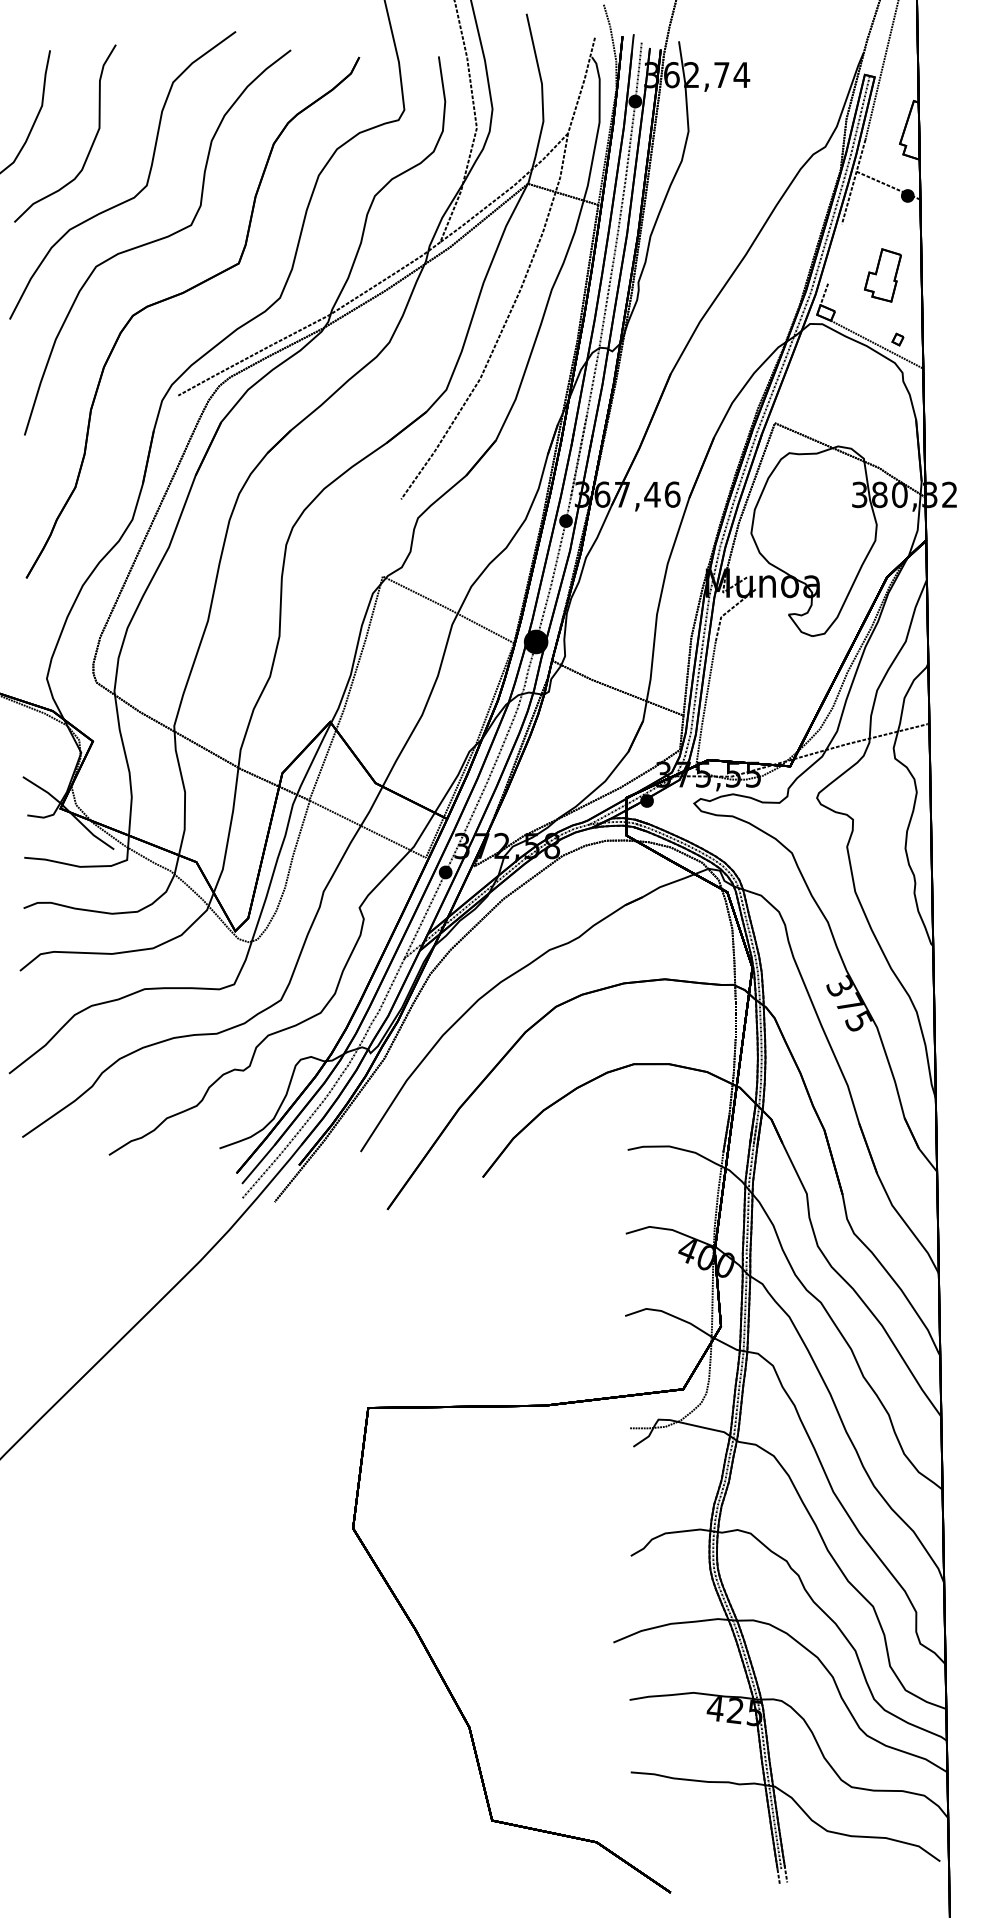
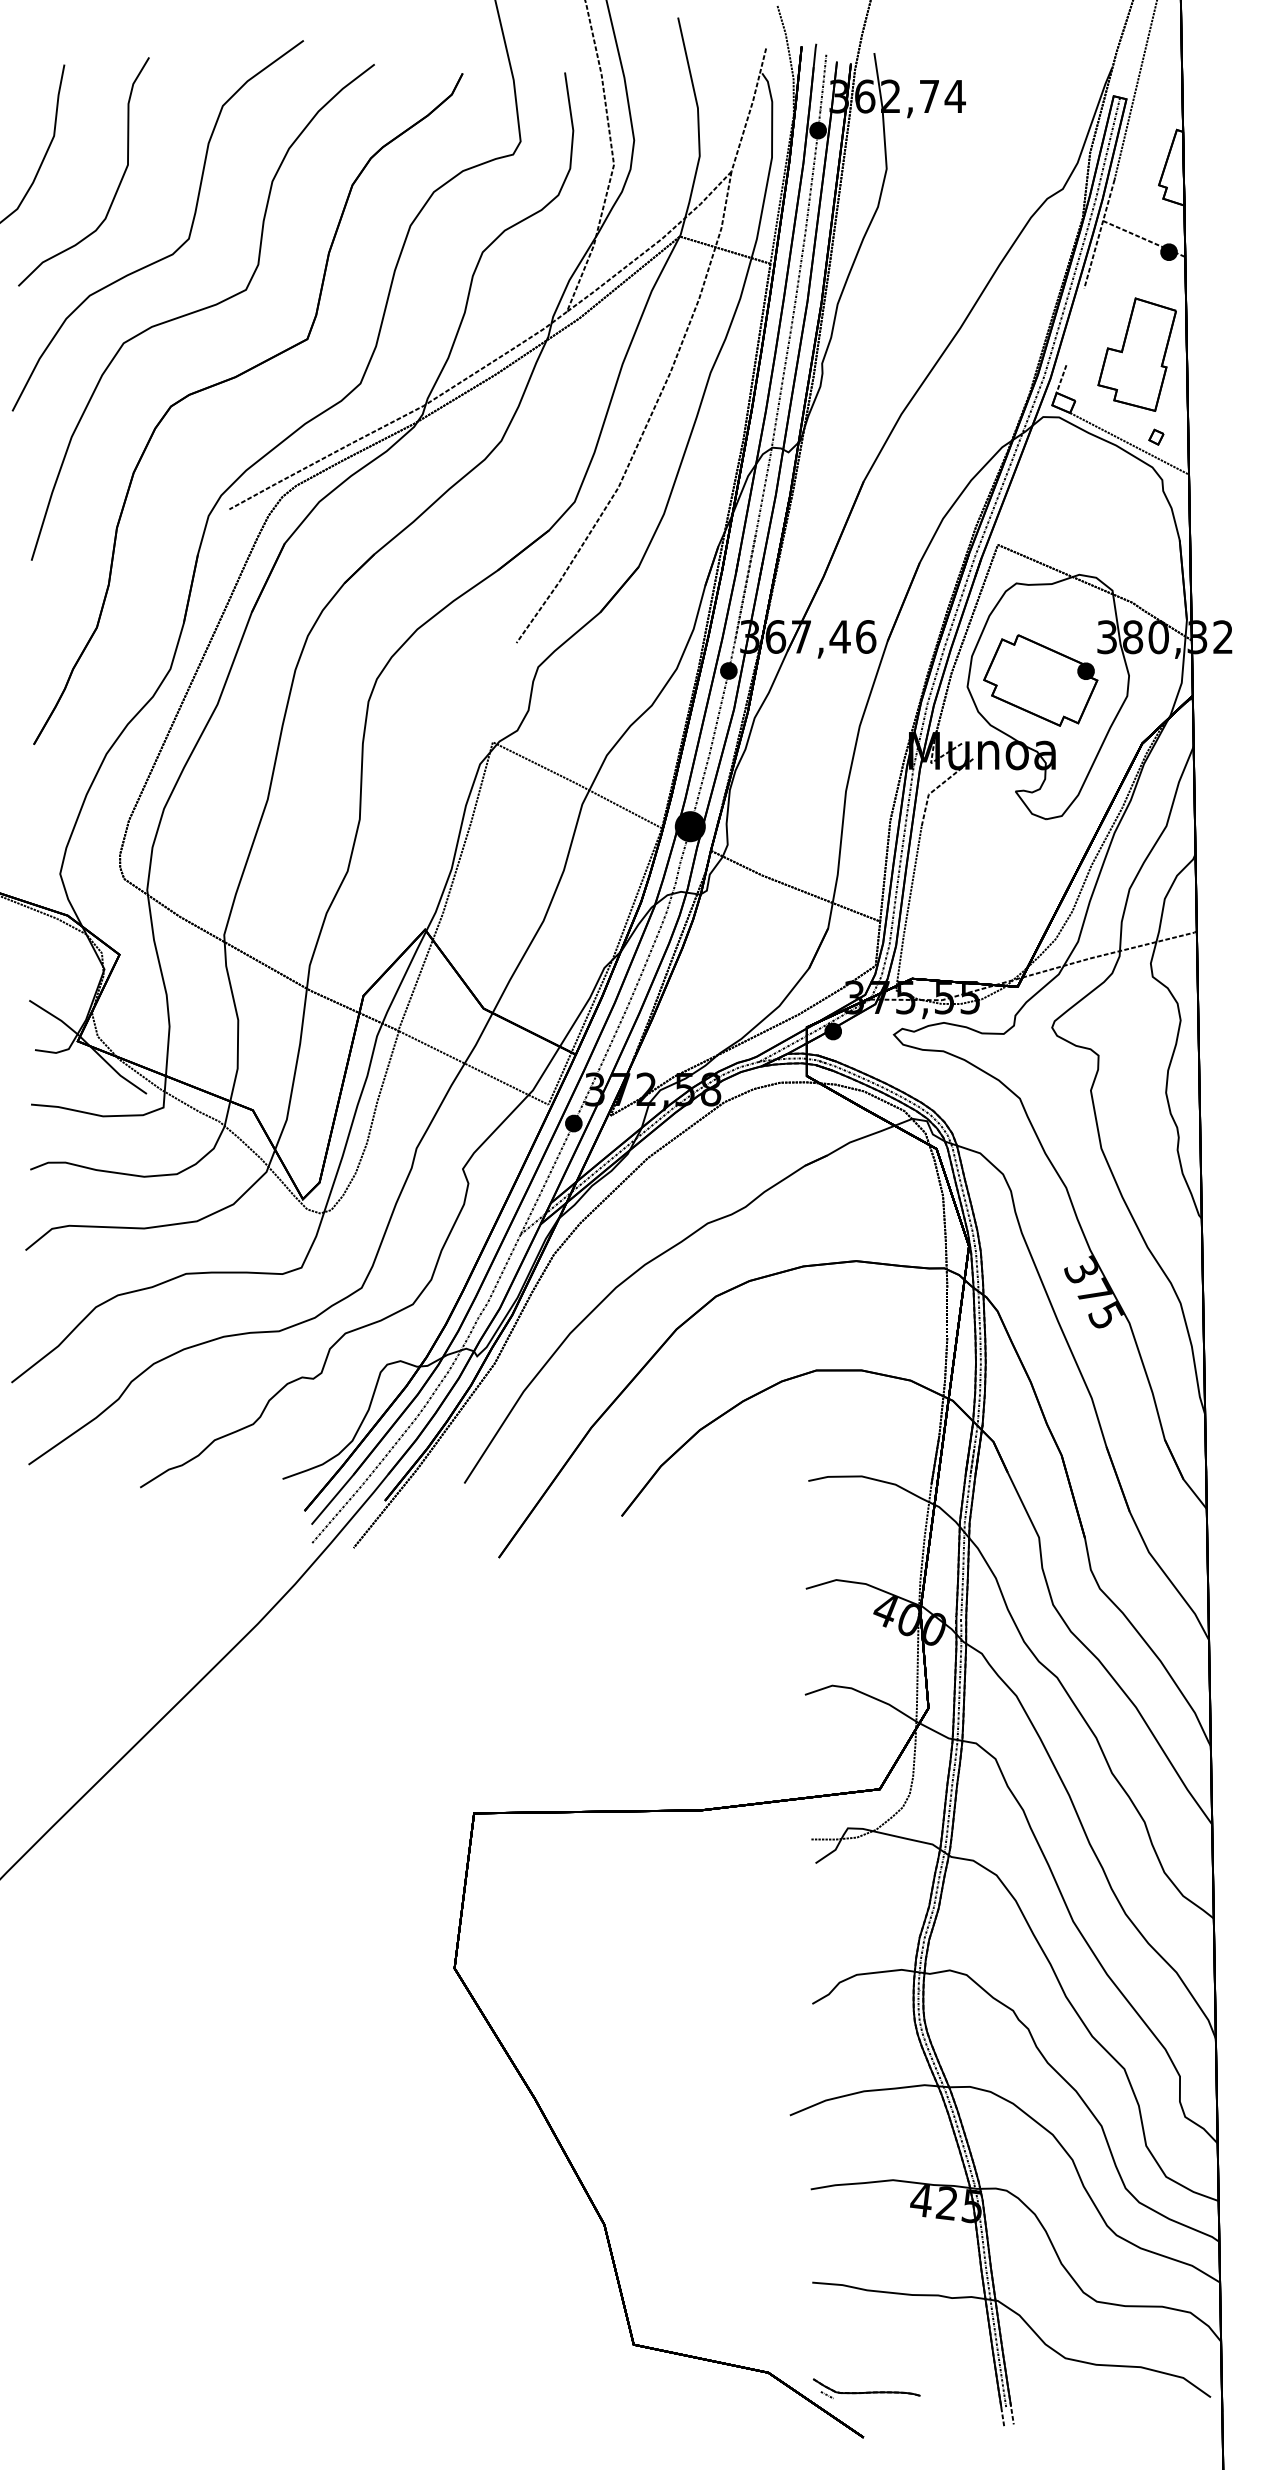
part: (882, 275) -> (1136, 354), size x1.67
part: (807, 528) -> (1040, 680), added
part: (672, 1854) -> (866, 2388), added

